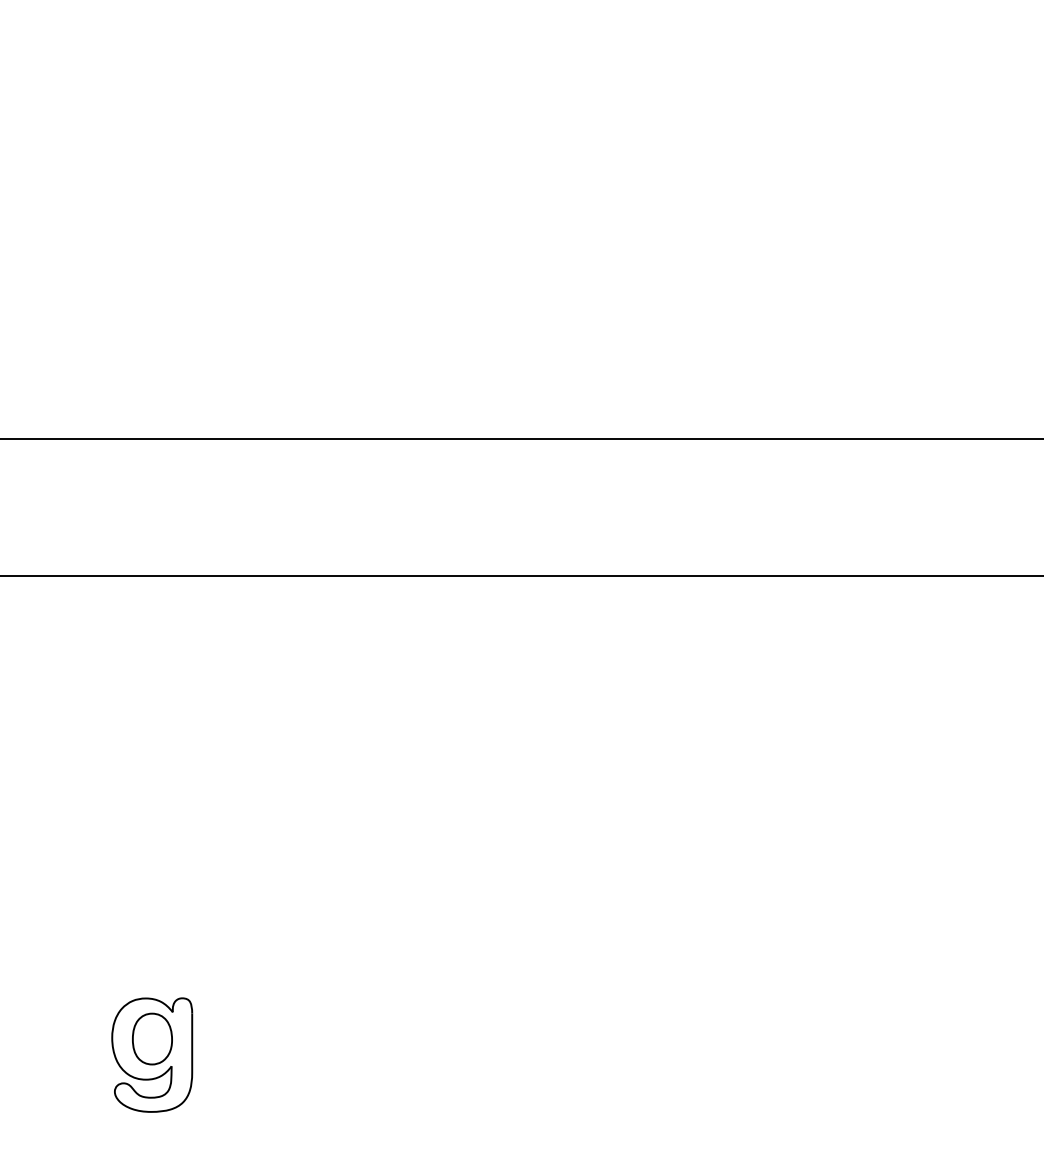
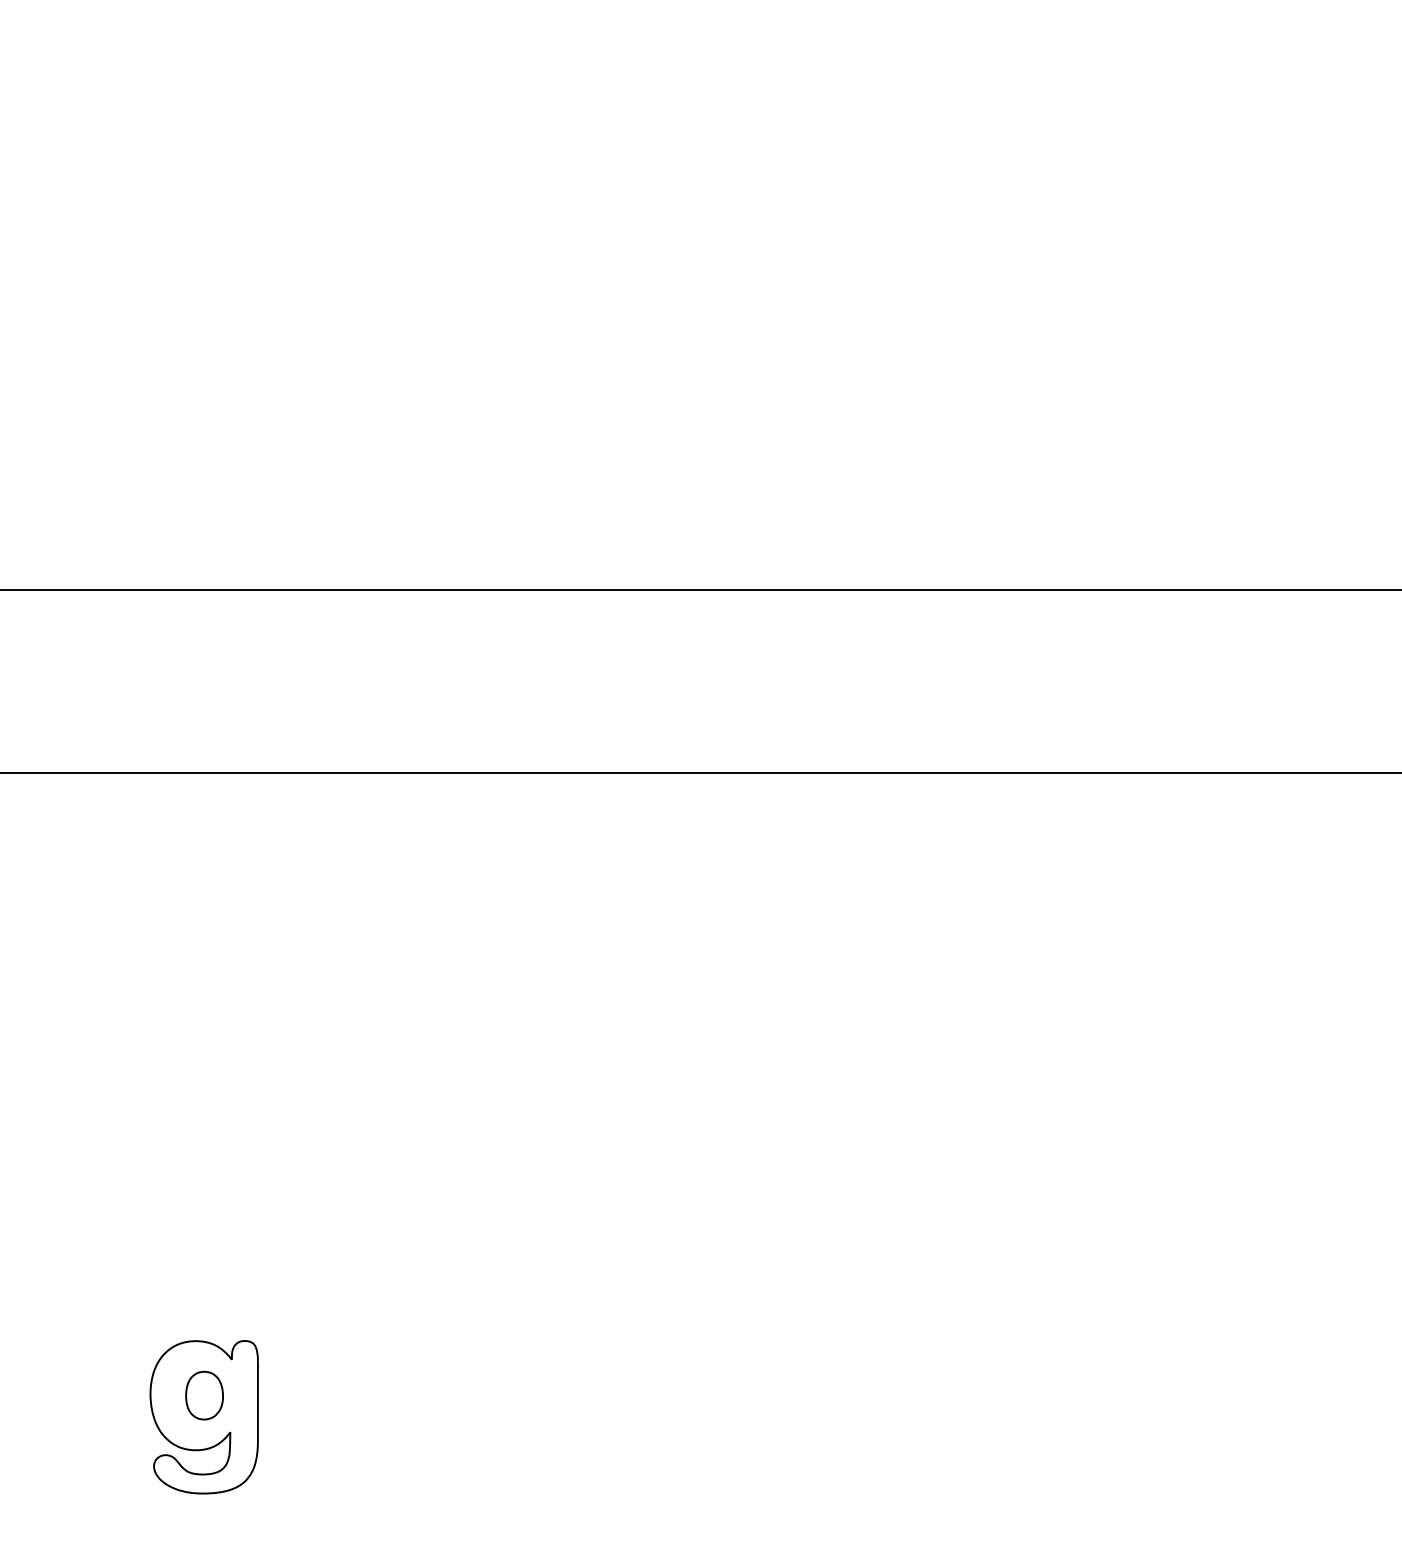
part: (152, 1038) -> (204, 1394), size x0.7

